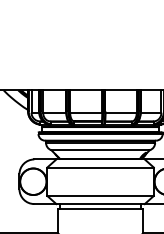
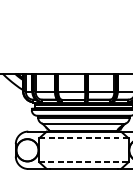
line: (100, 167) -> (83, 138), solid -> dashed
line: (101, 196) -> (84, 162), solid -> dashed

